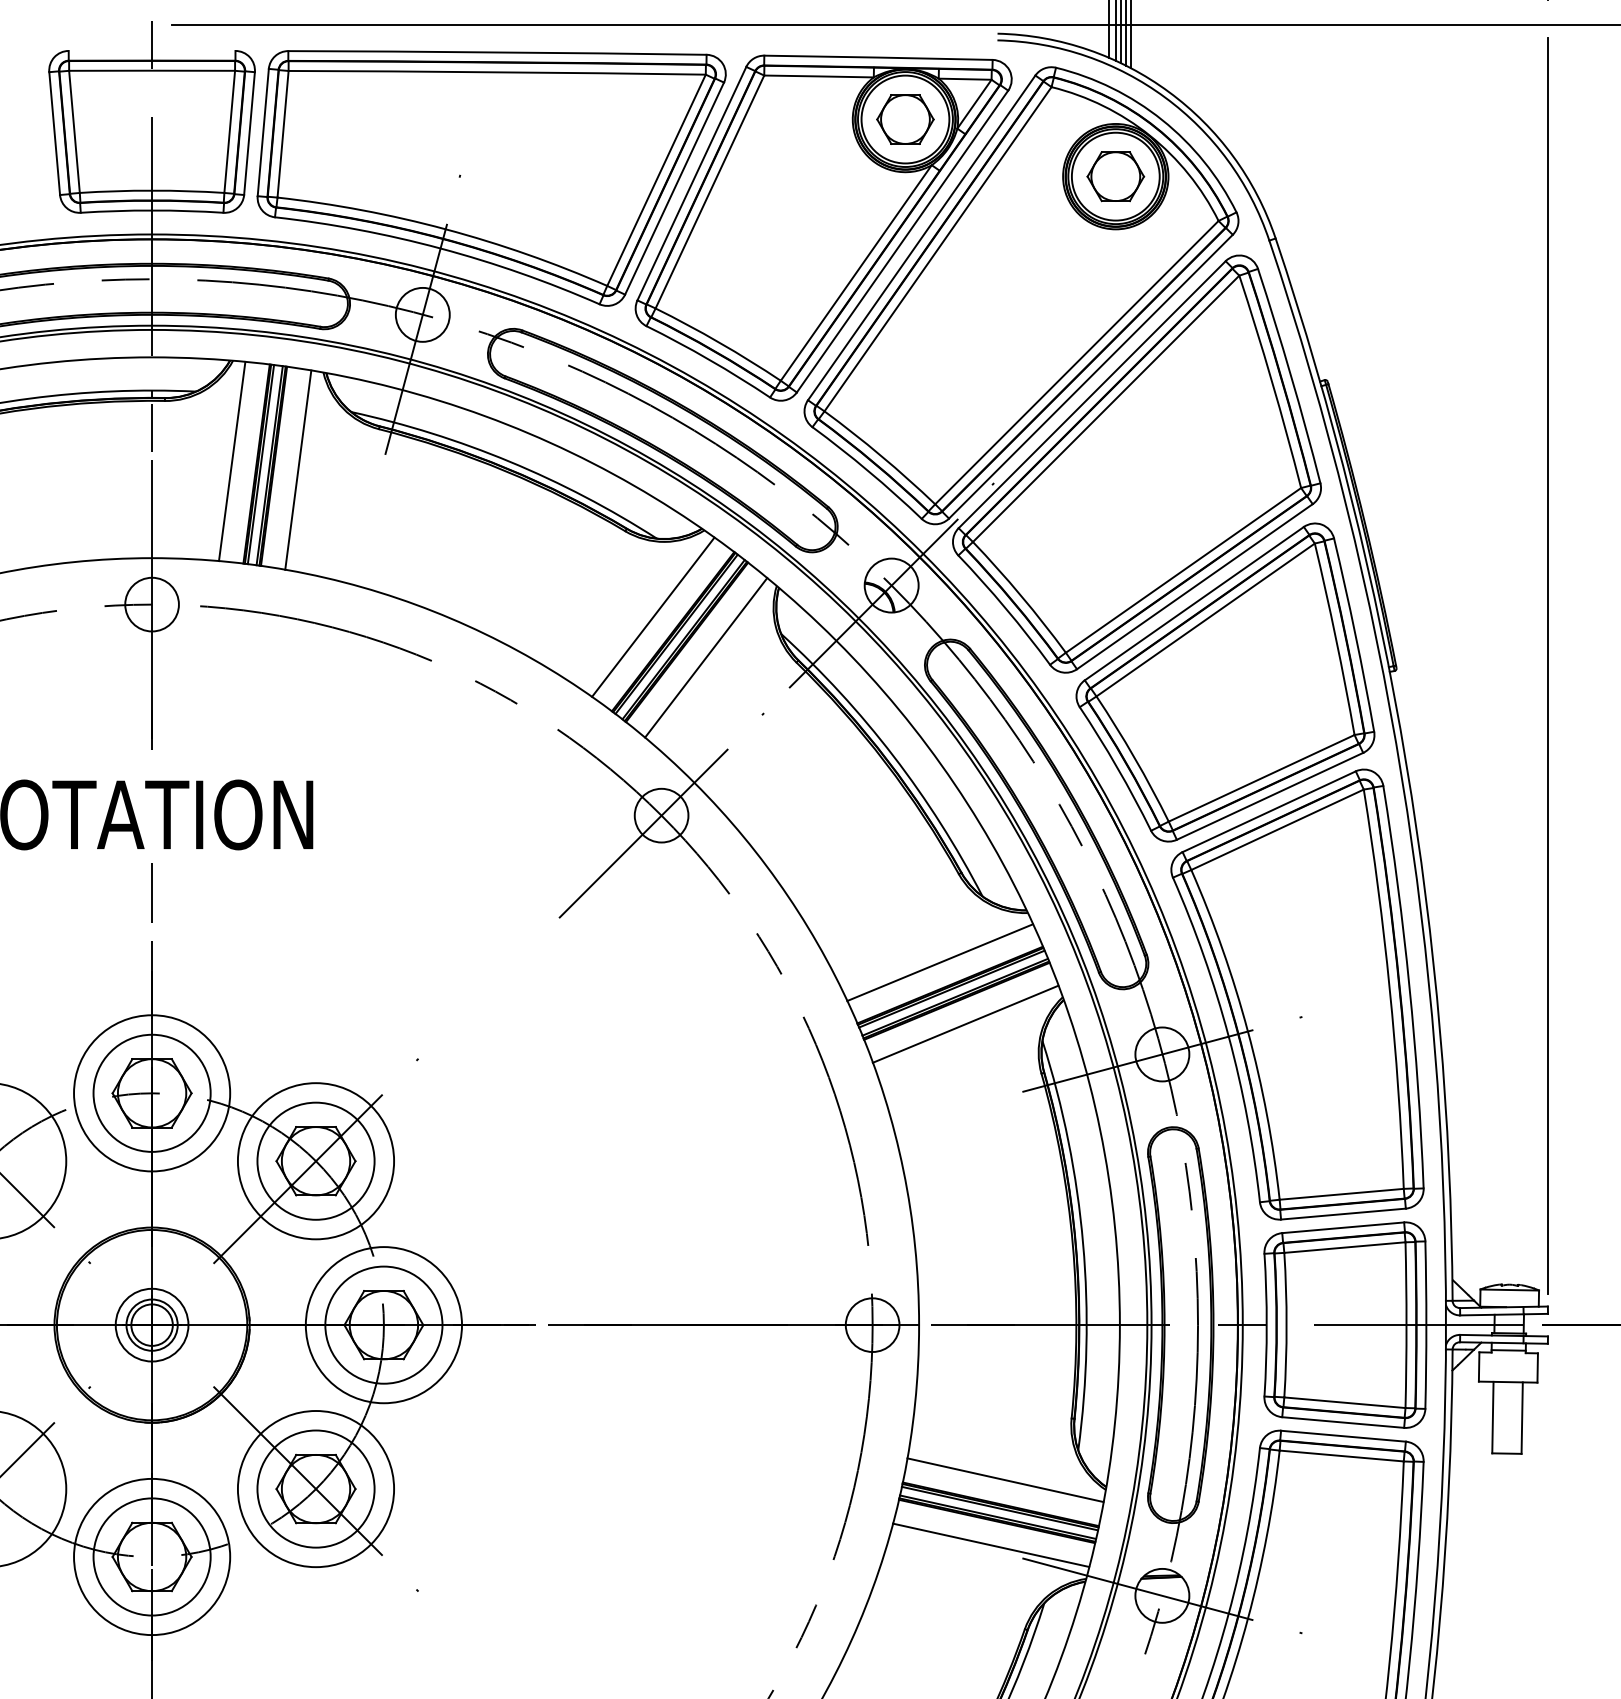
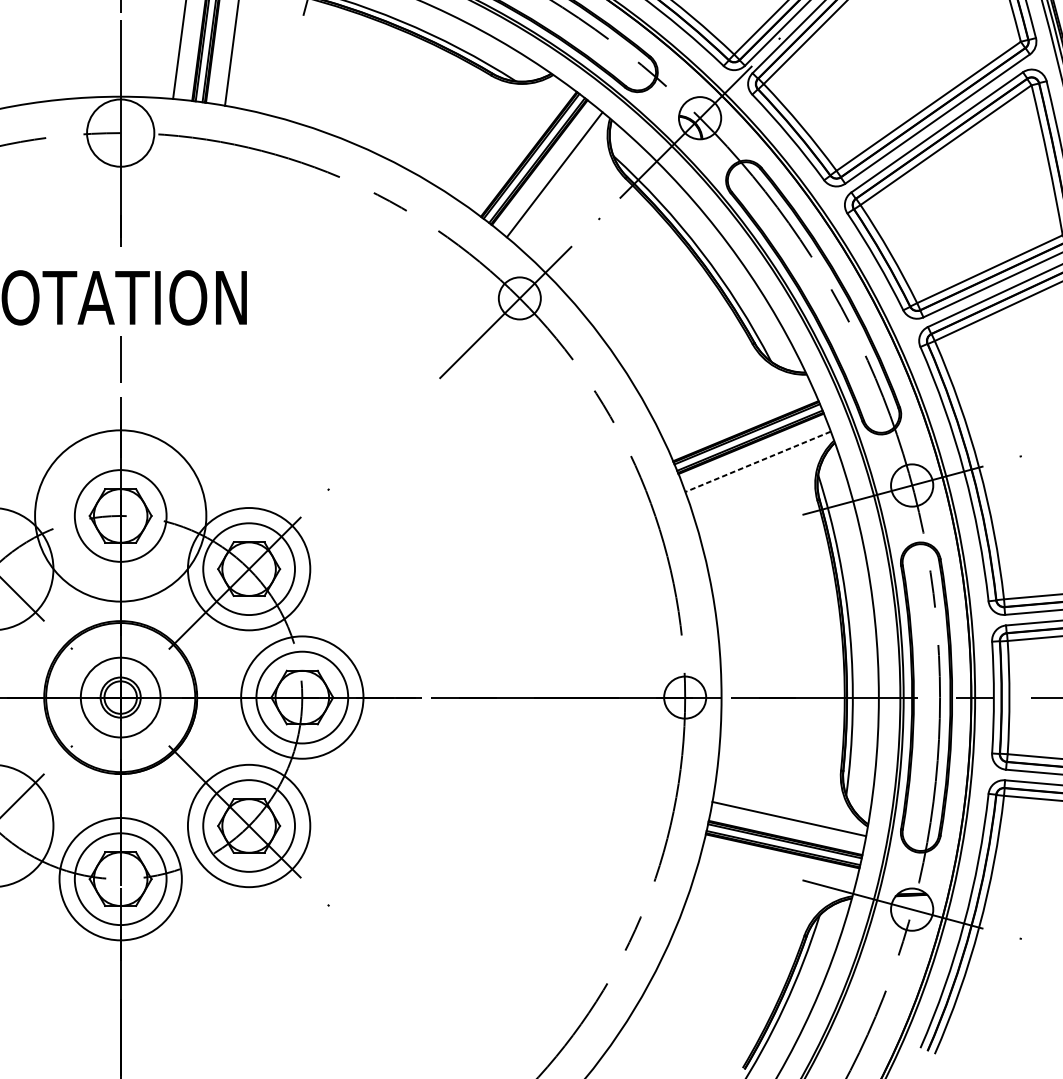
circle: (151, 604) -> (120, 133), size x1.6
line: (653, 616) -> (513, 142), removed
line: (939, 962) -> (737, 413), removed
line: (965, 1024) -> (757, 462), solid -> dashed
circle: (152, 1093) -> (121, 516), size x1.4
circle: (151, 1324) -> (120, 697), size x1.4
line: (990, 1544) -> (777, 869), removed

